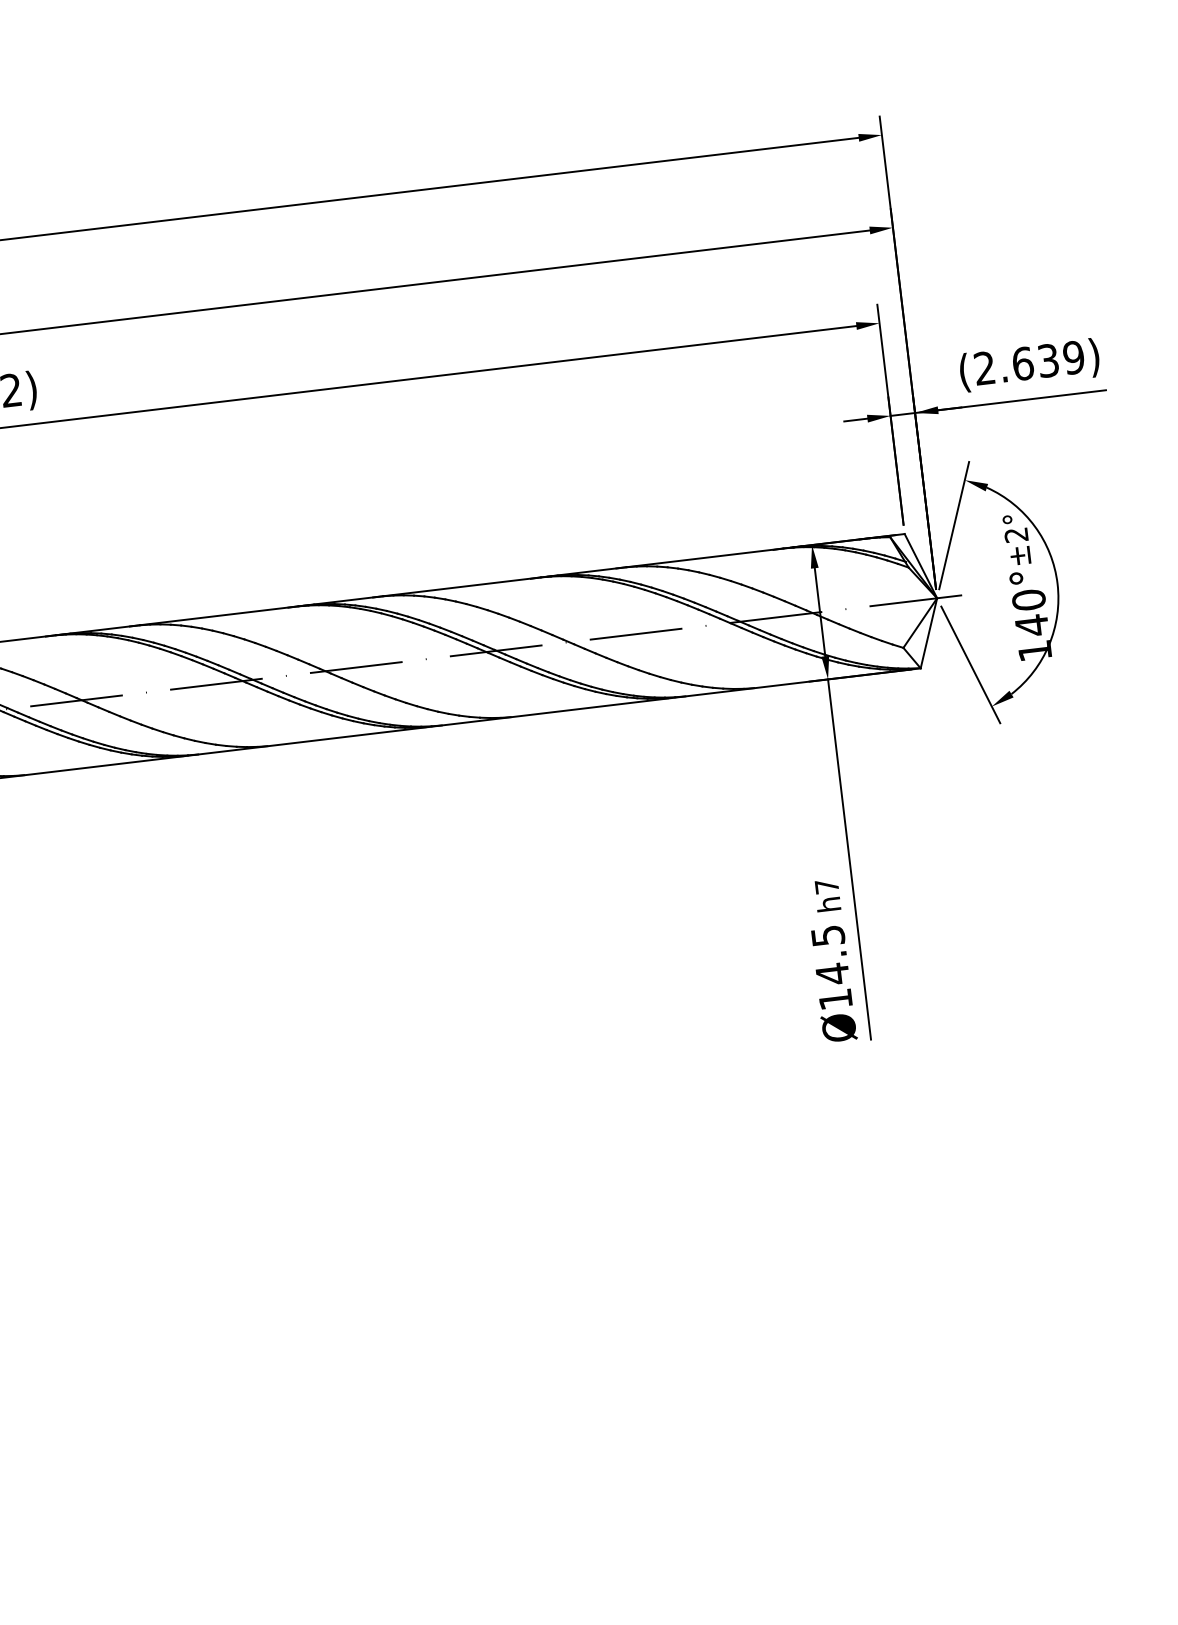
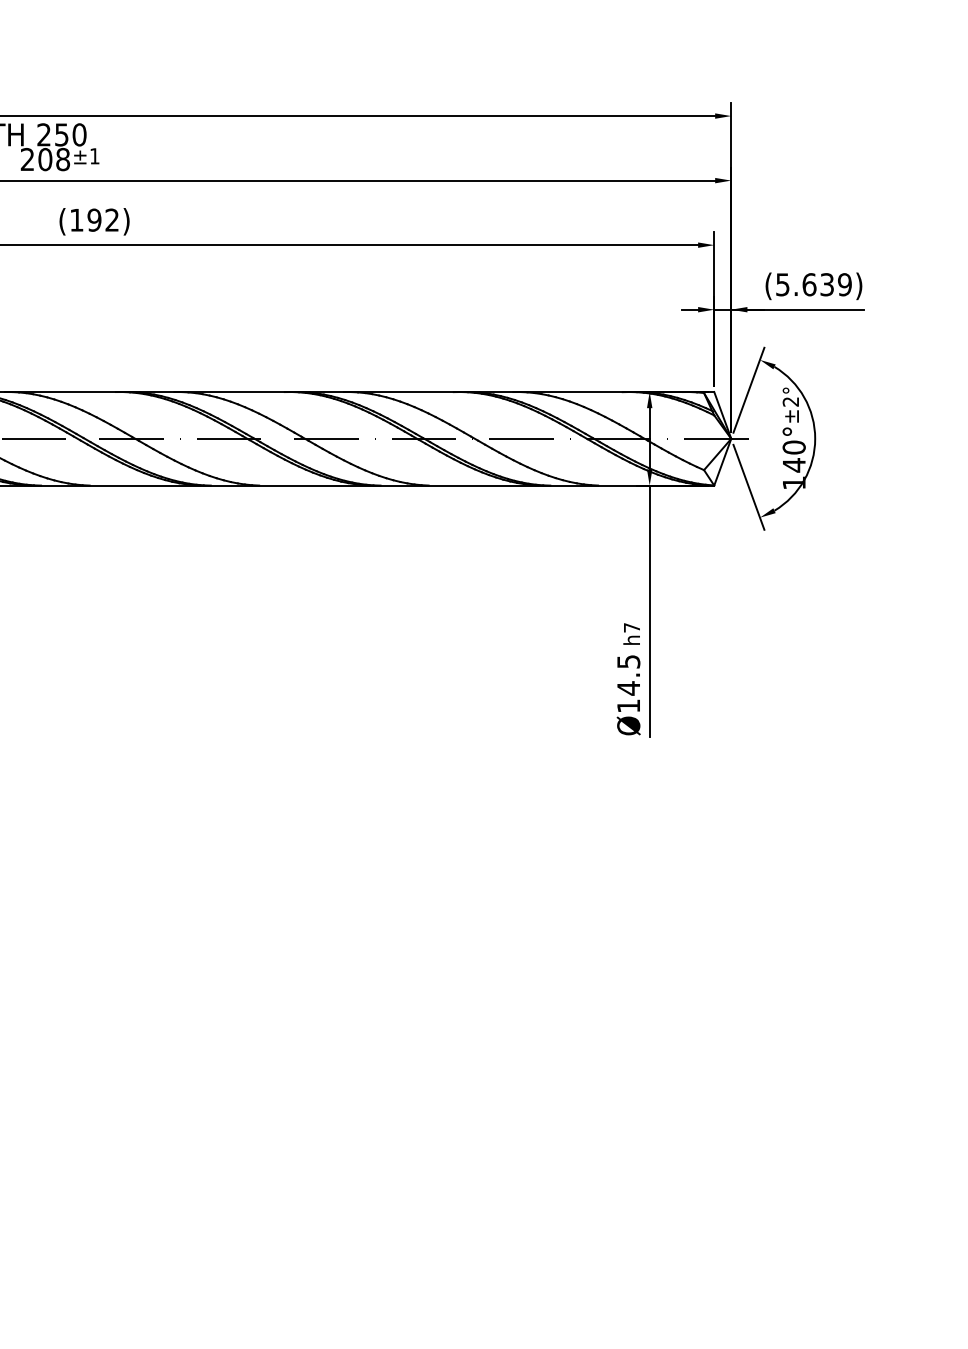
text: (984, 368) -> (782, 284), (2.639) -> (5.639)

